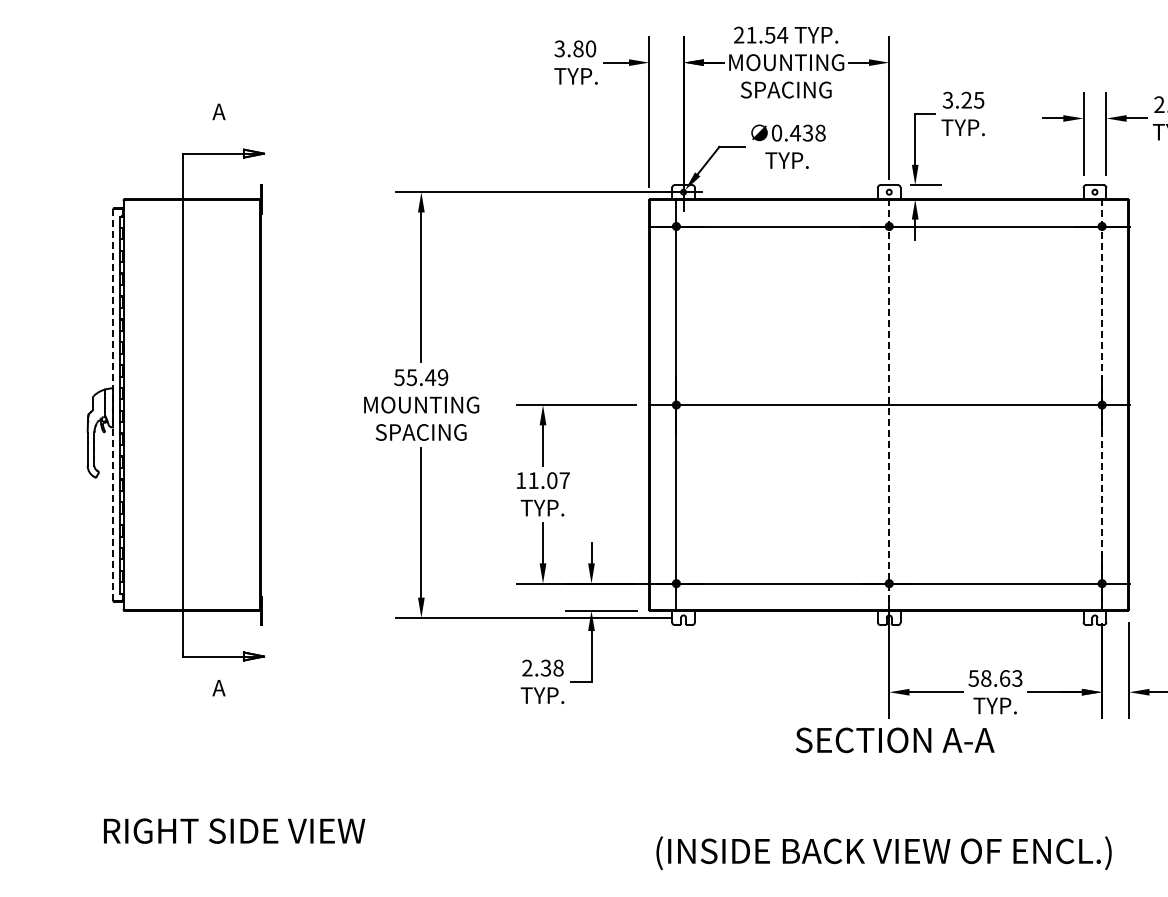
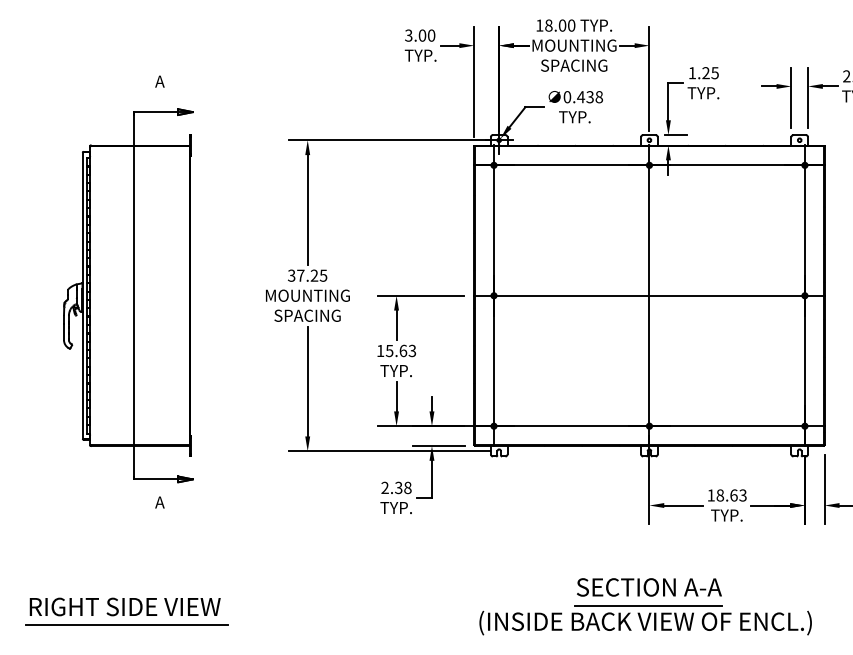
text: (761, 34) -> (556, 25), 21.54 -> 18.00
text: (578, 49) -> (422, 36), 3.80 -> 3.00
text: (947, 99) -> (692, 72), 3.25 -> 1.25
text: (421, 377) -> (307, 275), 55.49 -> 37.25
line: (113, 405) -> (82, 296), dashed -> solid
line: (889, 405) -> (649, 296), dashed -> solid
line: (1102, 405) -> (805, 296), dashed -> solid
text: (548, 480) -> (400, 350), 11.07 -> 15.63
text: (973, 678) -> (710, 495), 58.63 -> 18.63
text: (894, 740) -> (648, 587), moved
line: (887, 829) -> (648, 605), added
text: (234, 830) -> (125, 606), moved
line: (173, 856) -> (126, 625), added

